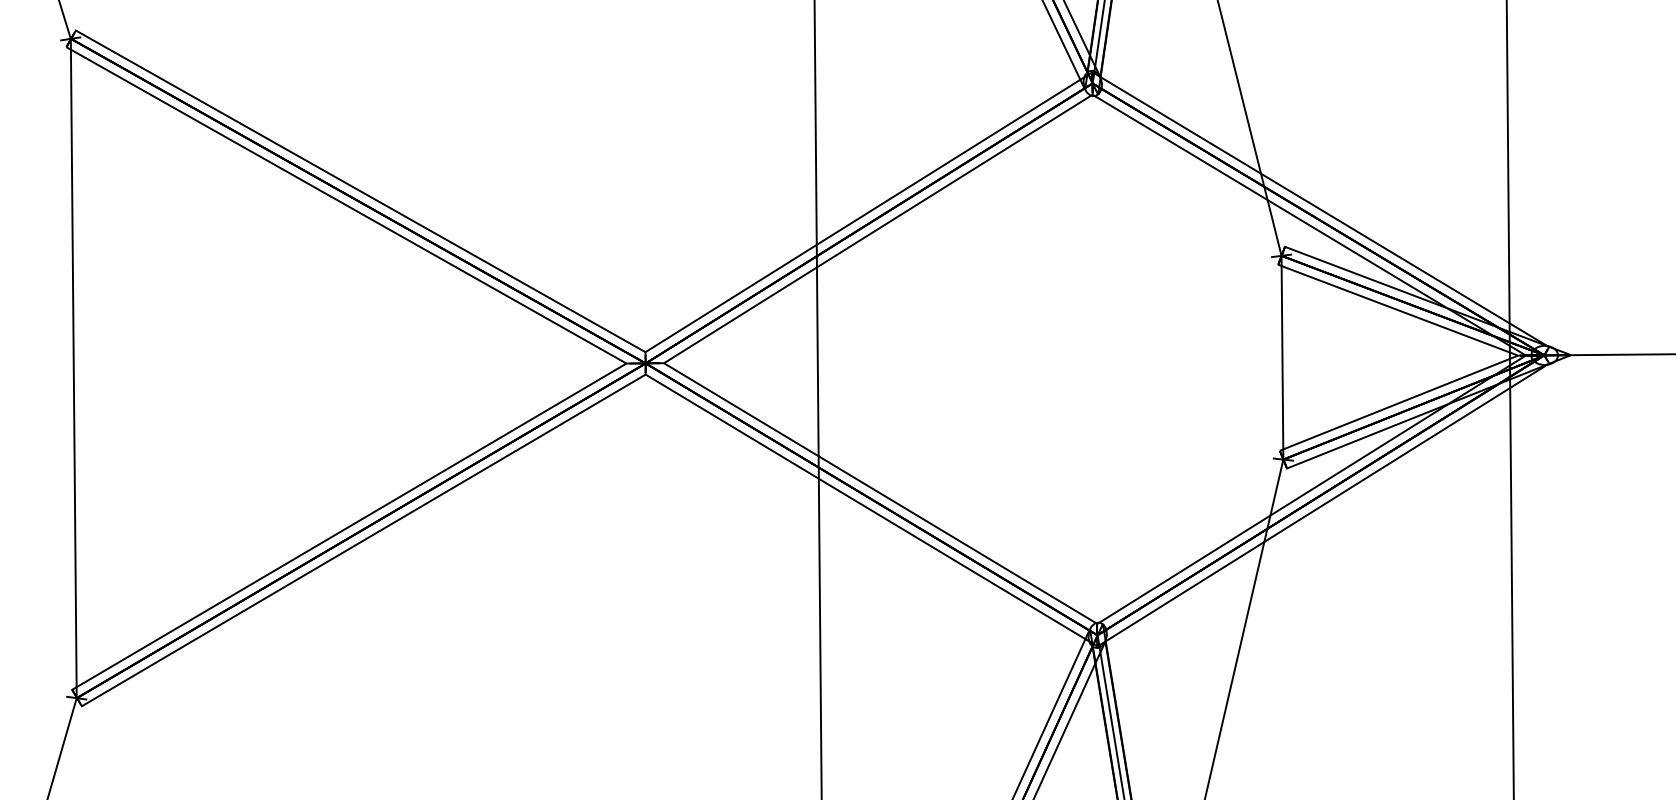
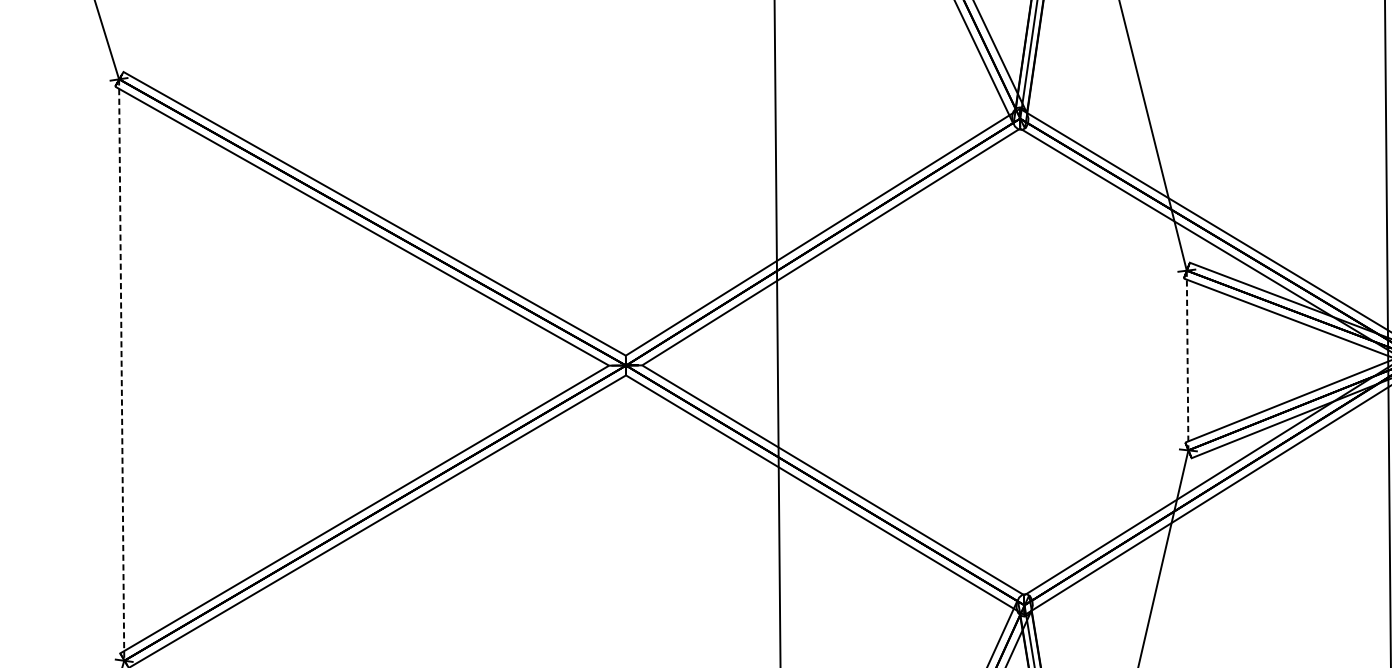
line: (1282, 357) -> (1187, 360), solid -> dashed
line: (73, 368) -> (121, 370), solid -> dashed

